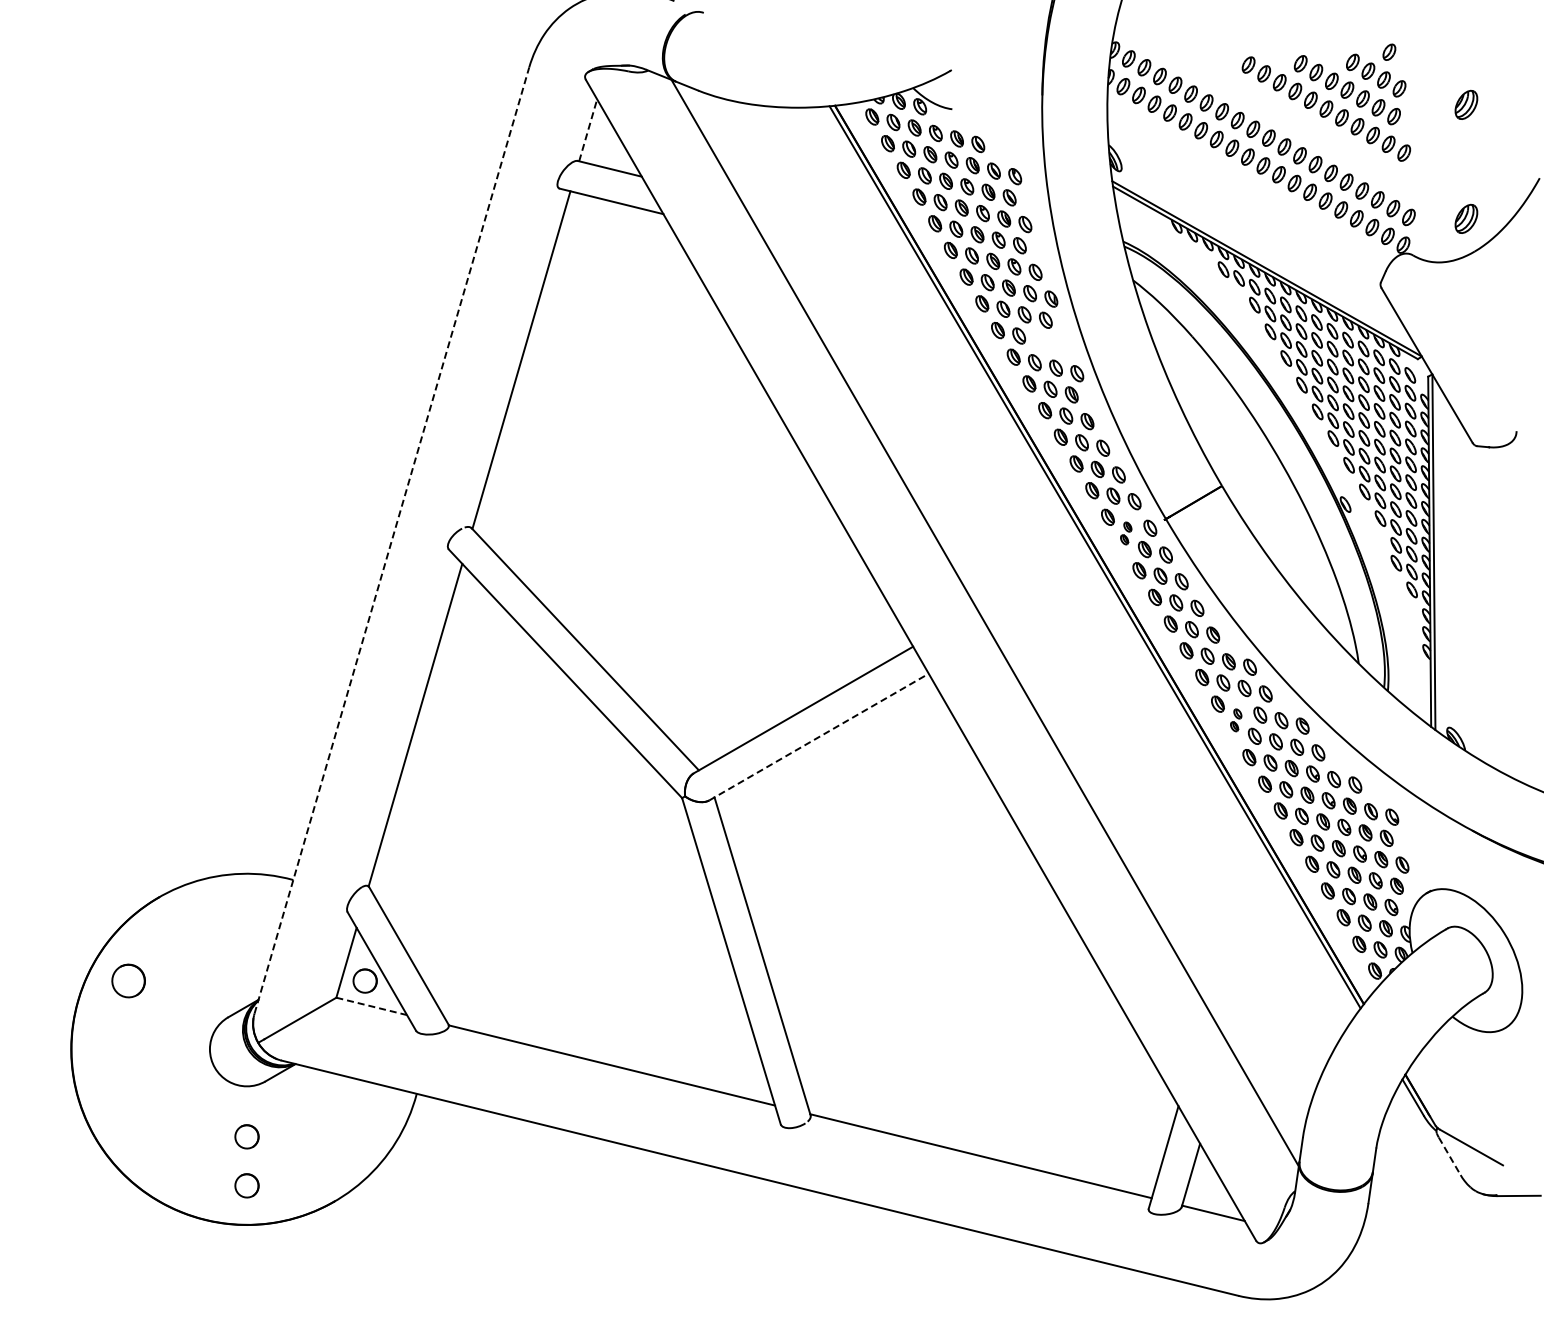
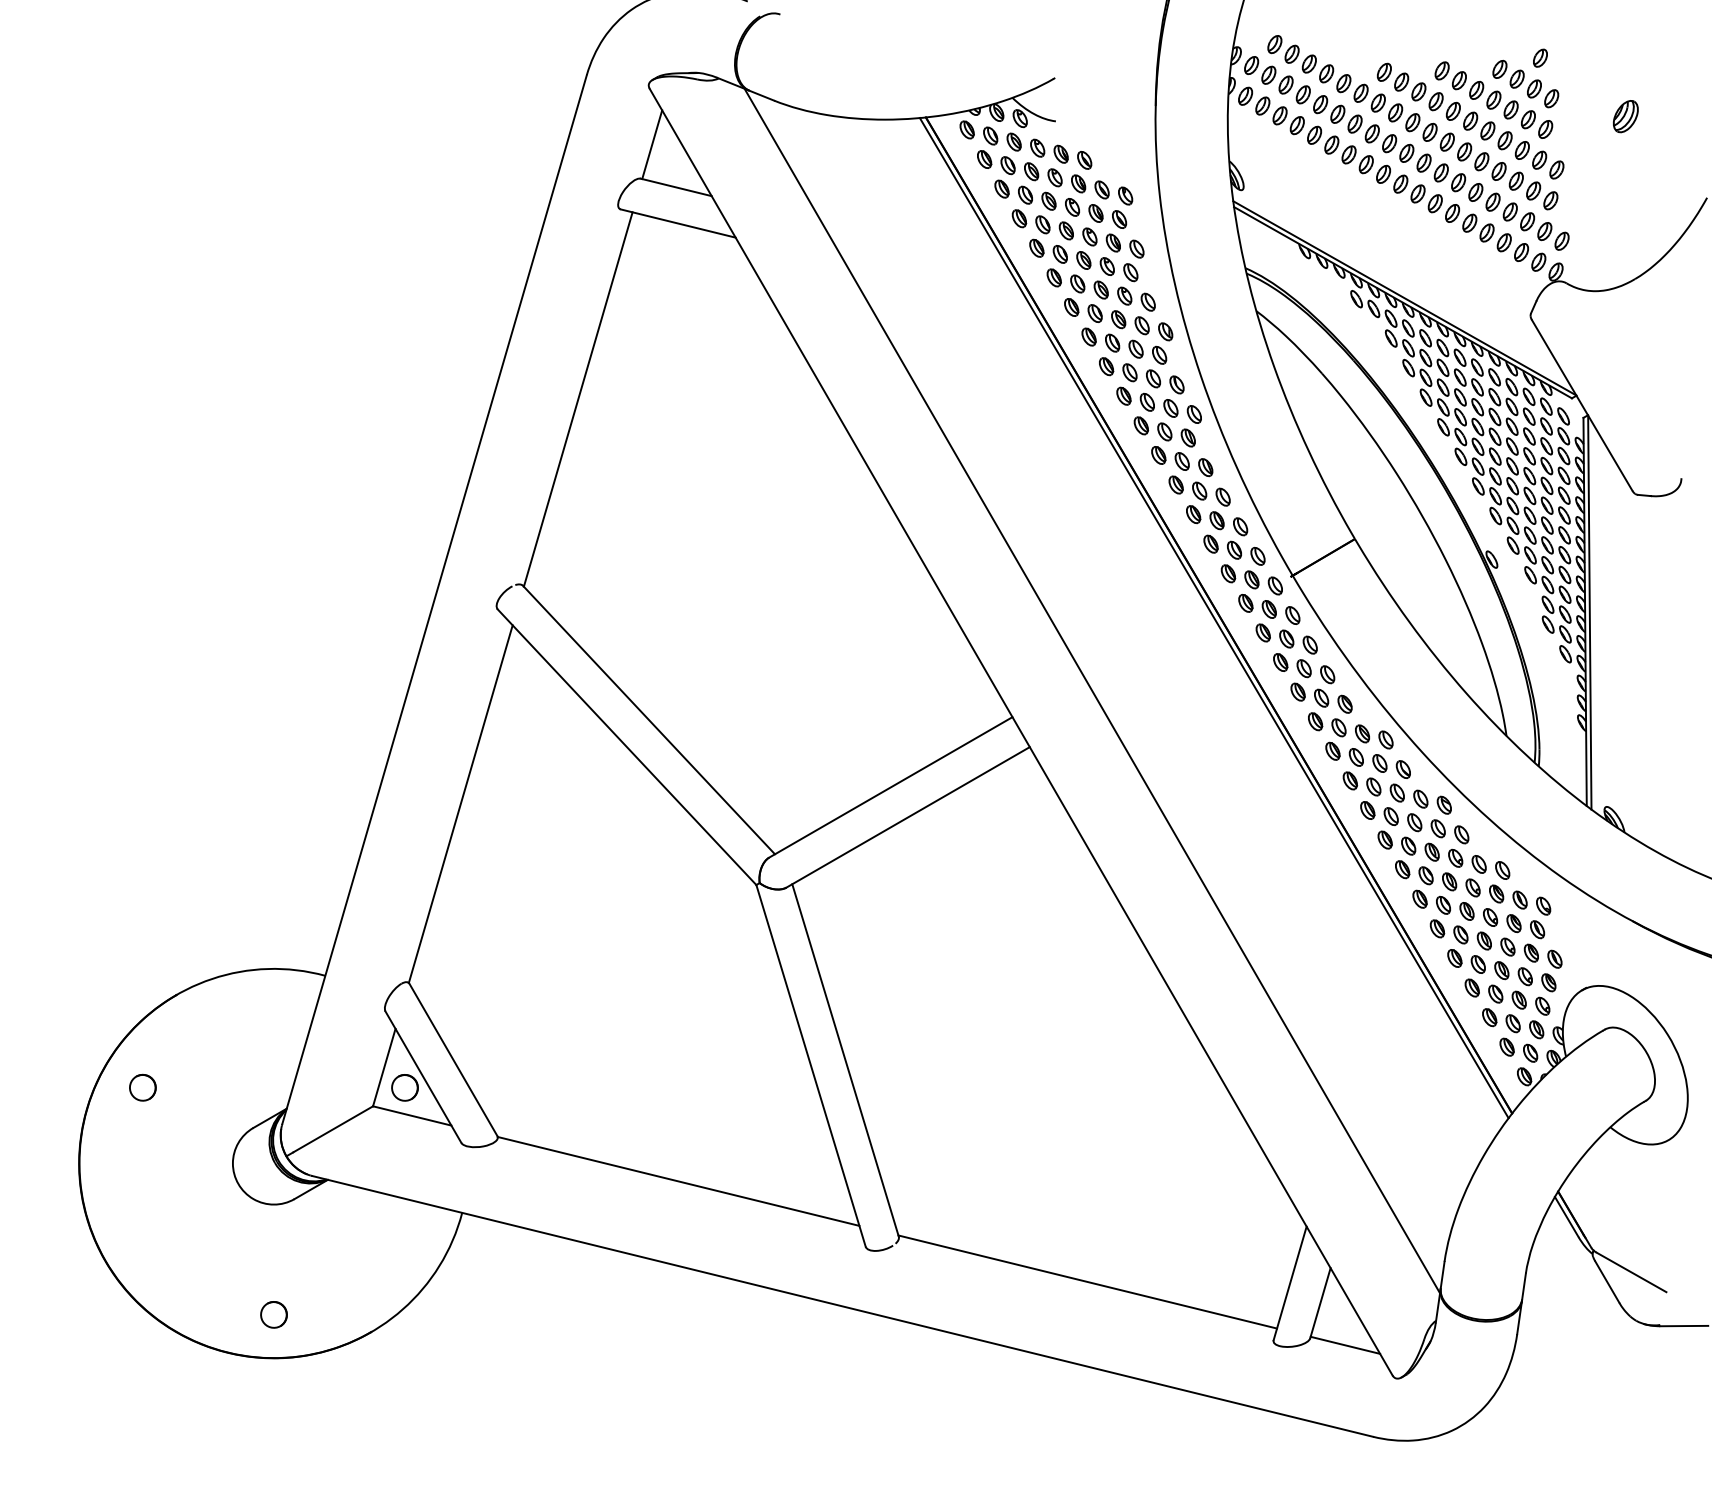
part: (1274, 110) -> (1413, 122), added
line: (588, 129) -> (652, 143), dashed -> solid
part: (1466, 218) -> (1625, 242), removed
part: (1050, 343) -> (1164, 381), added
part: (1125, 533) -> (1247, 591), size x1.67
line: (391, 540) -> (434, 599), dashed -> solid
part: (1235, 720) -> (1369, 798), size x1.67
line: (819, 737) -> (908, 817), dashed -> solid
part: (128, 980) -> (142, 1087), size x0.71
line: (372, 1006) -> (413, 1116), dashed -> solid
part: (246, 1136) -> (273, 1260), removed
line: (1449, 1156) -> (1607, 1282), dashed -> solid

